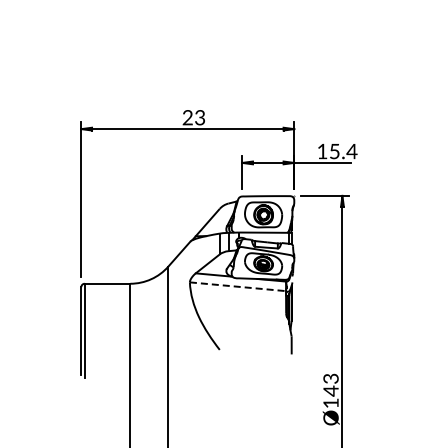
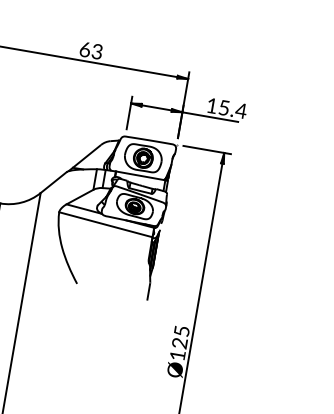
text: (187, 117) -> (84, 49), 23 -> 63
line: (238, 286) -> (106, 224), dashed -> solid
text: (330, 384) -> (180, 336), Ø143 -> Ø125

